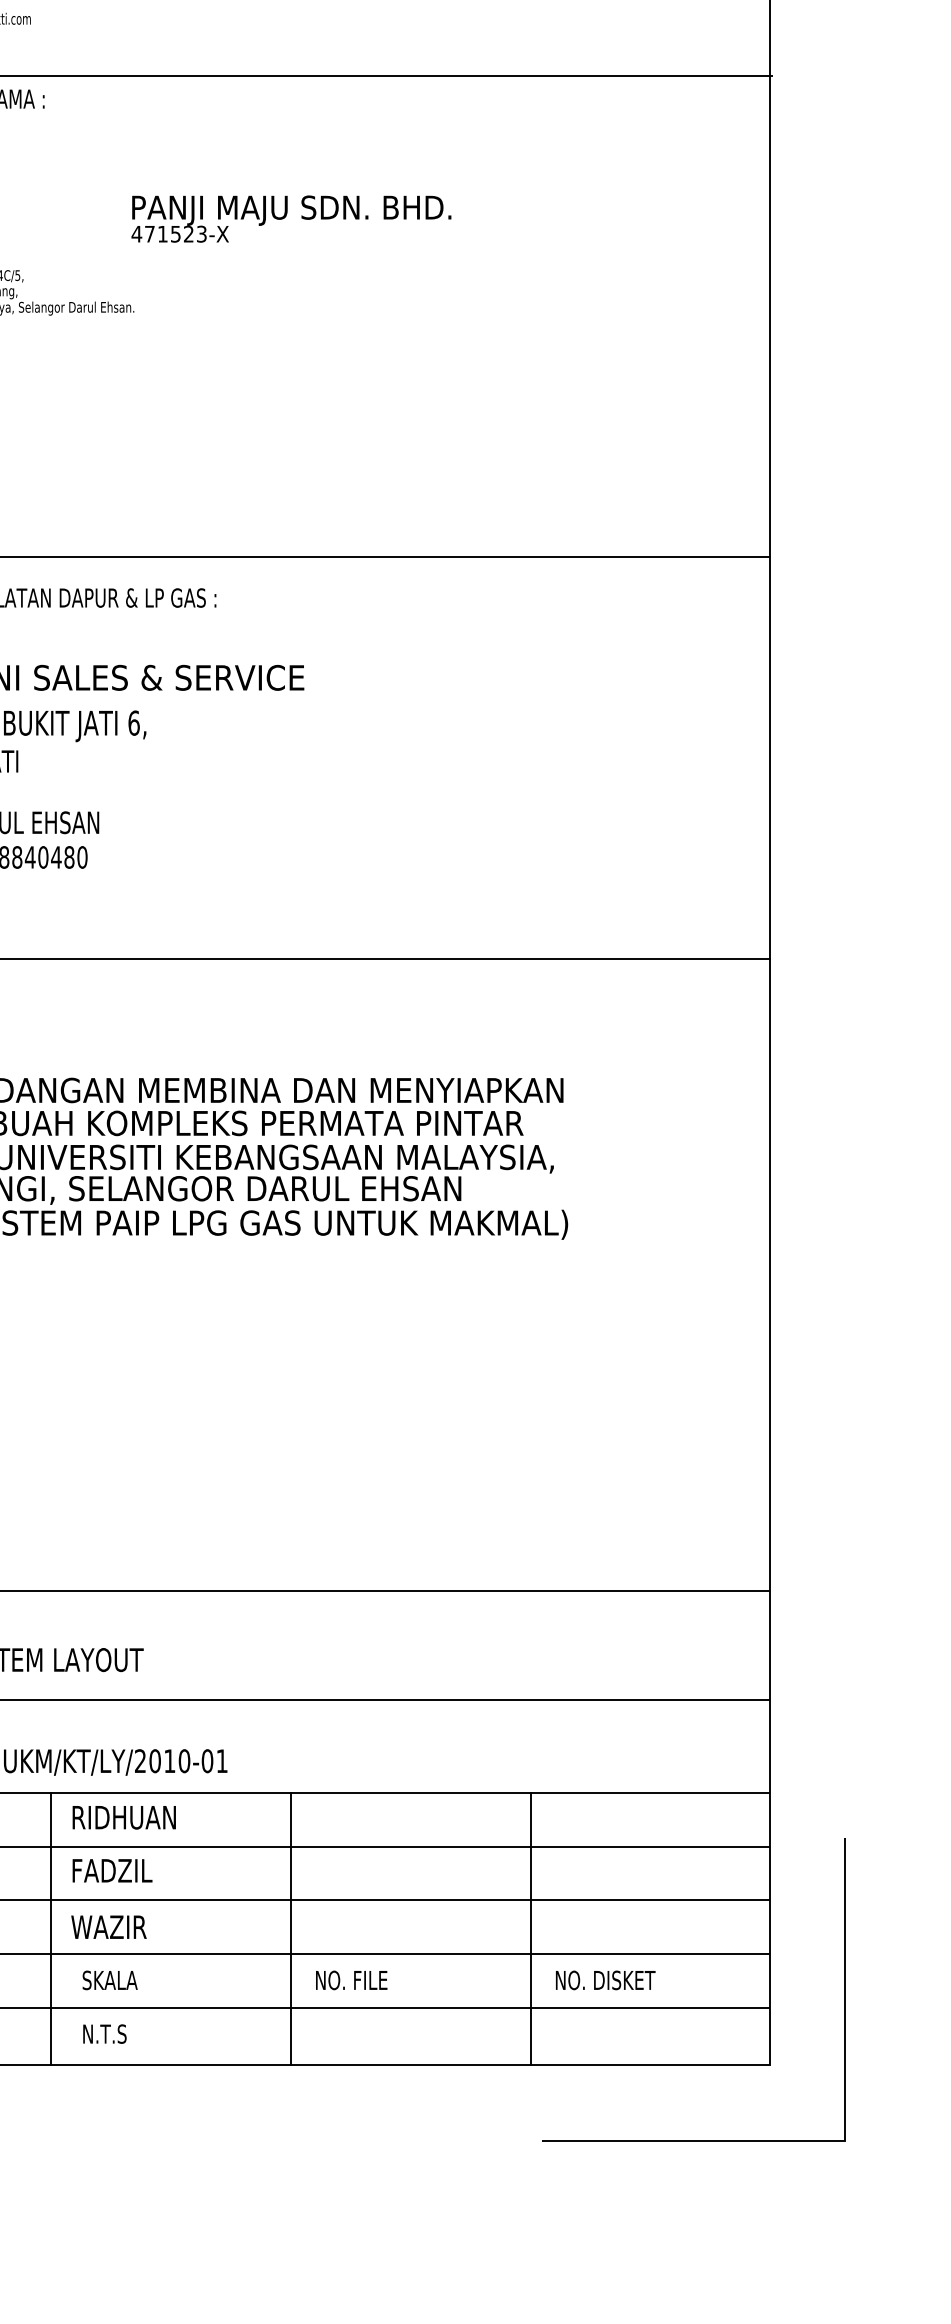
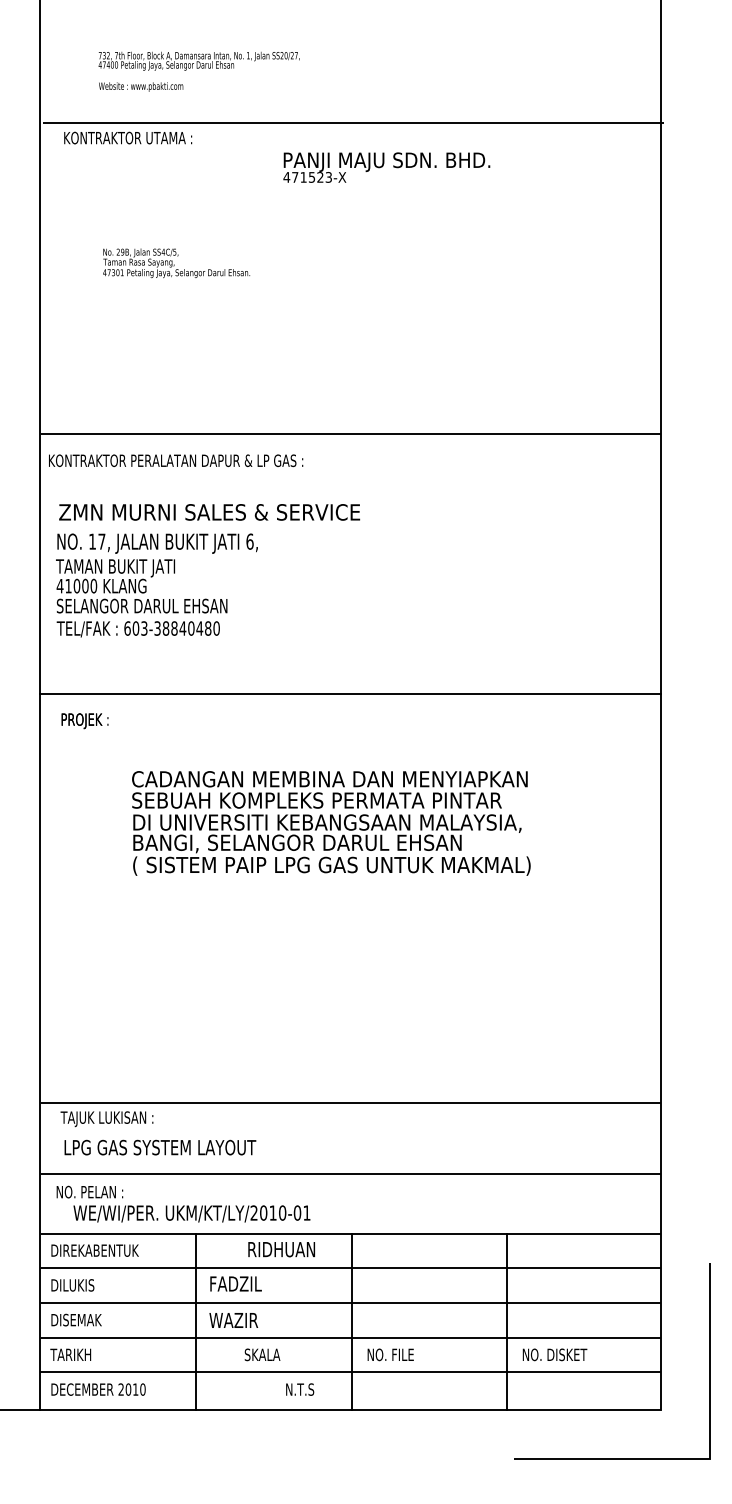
text: (290, 218) -> (386, 167), moved
text: (124, 1817) -> (281, 1249), moved
text: (110, 1979) -> (262, 1354), moved
text: (105, 2033) -> (300, 1389), moved

